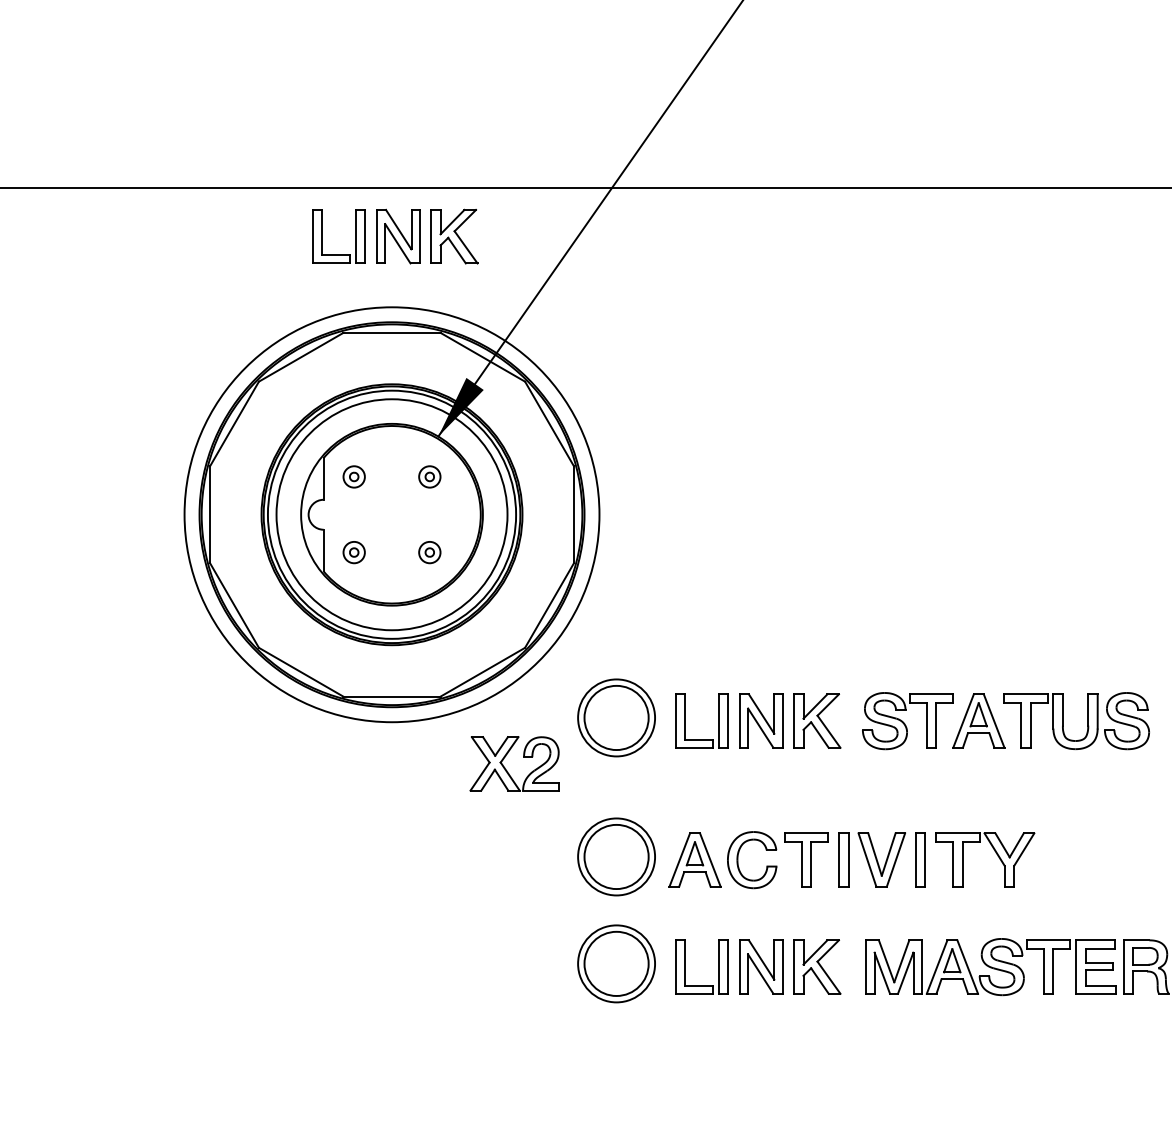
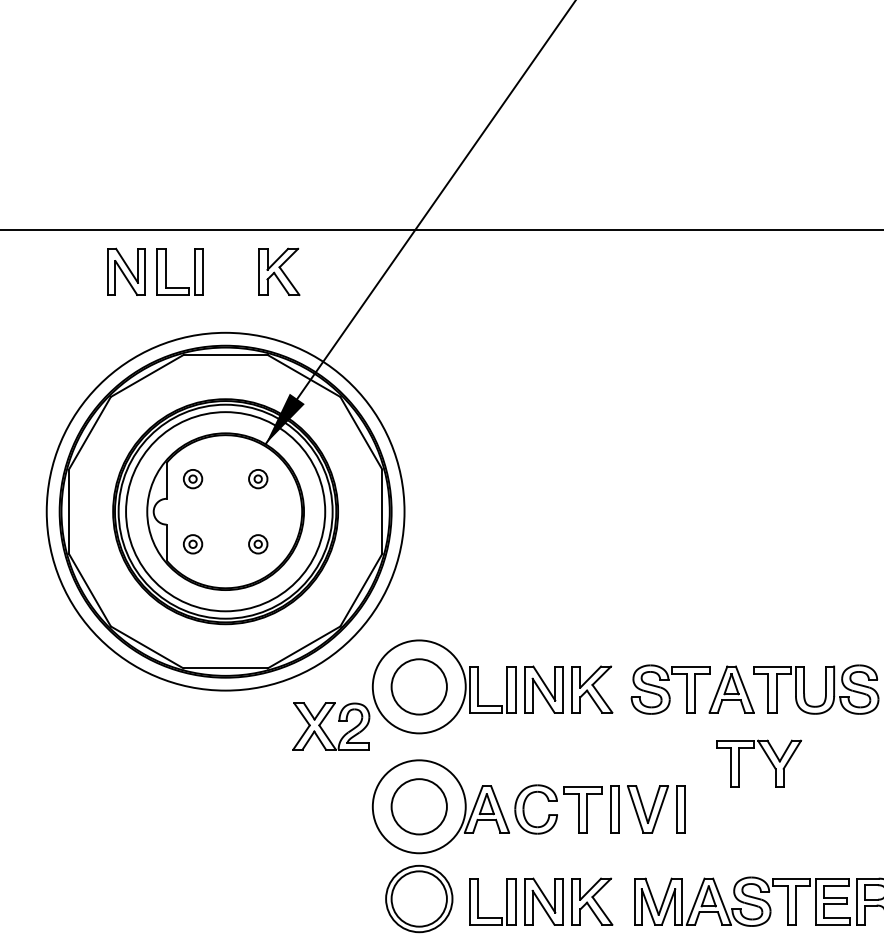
part: (398, 236) -> (126, 271), moved
circle: (616, 717) -> (419, 686), size x1.4
part: (995, 853) -> (767, 758), moved
circle: (616, 856) -> (419, 806), size x1.4

